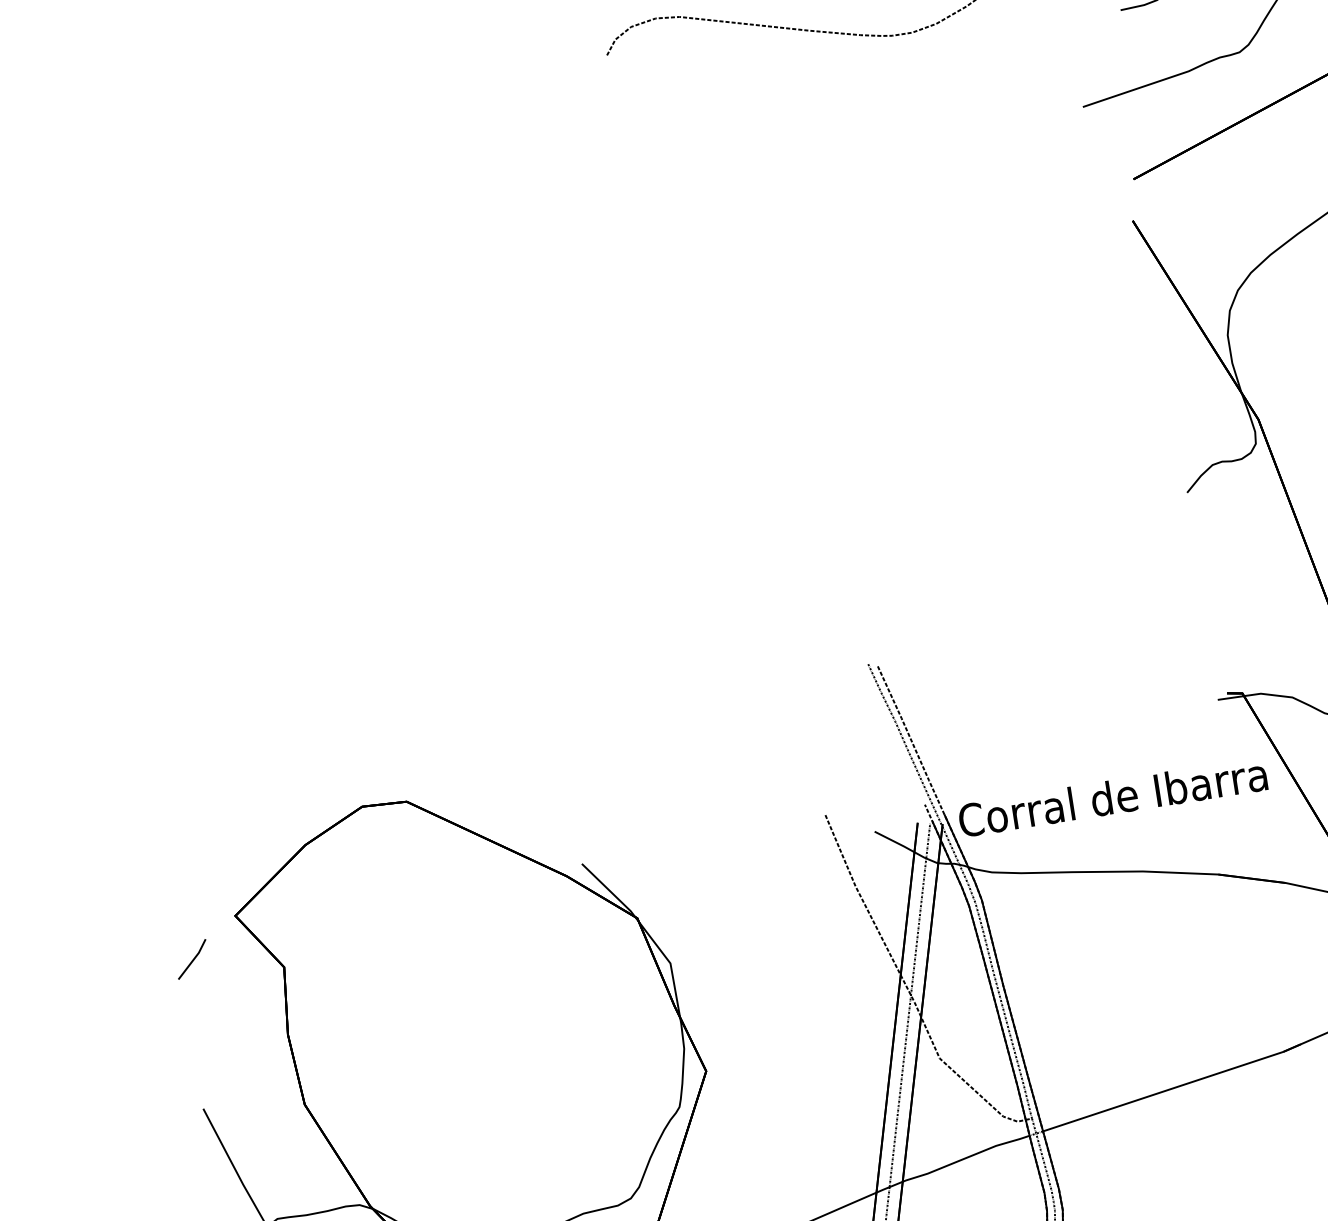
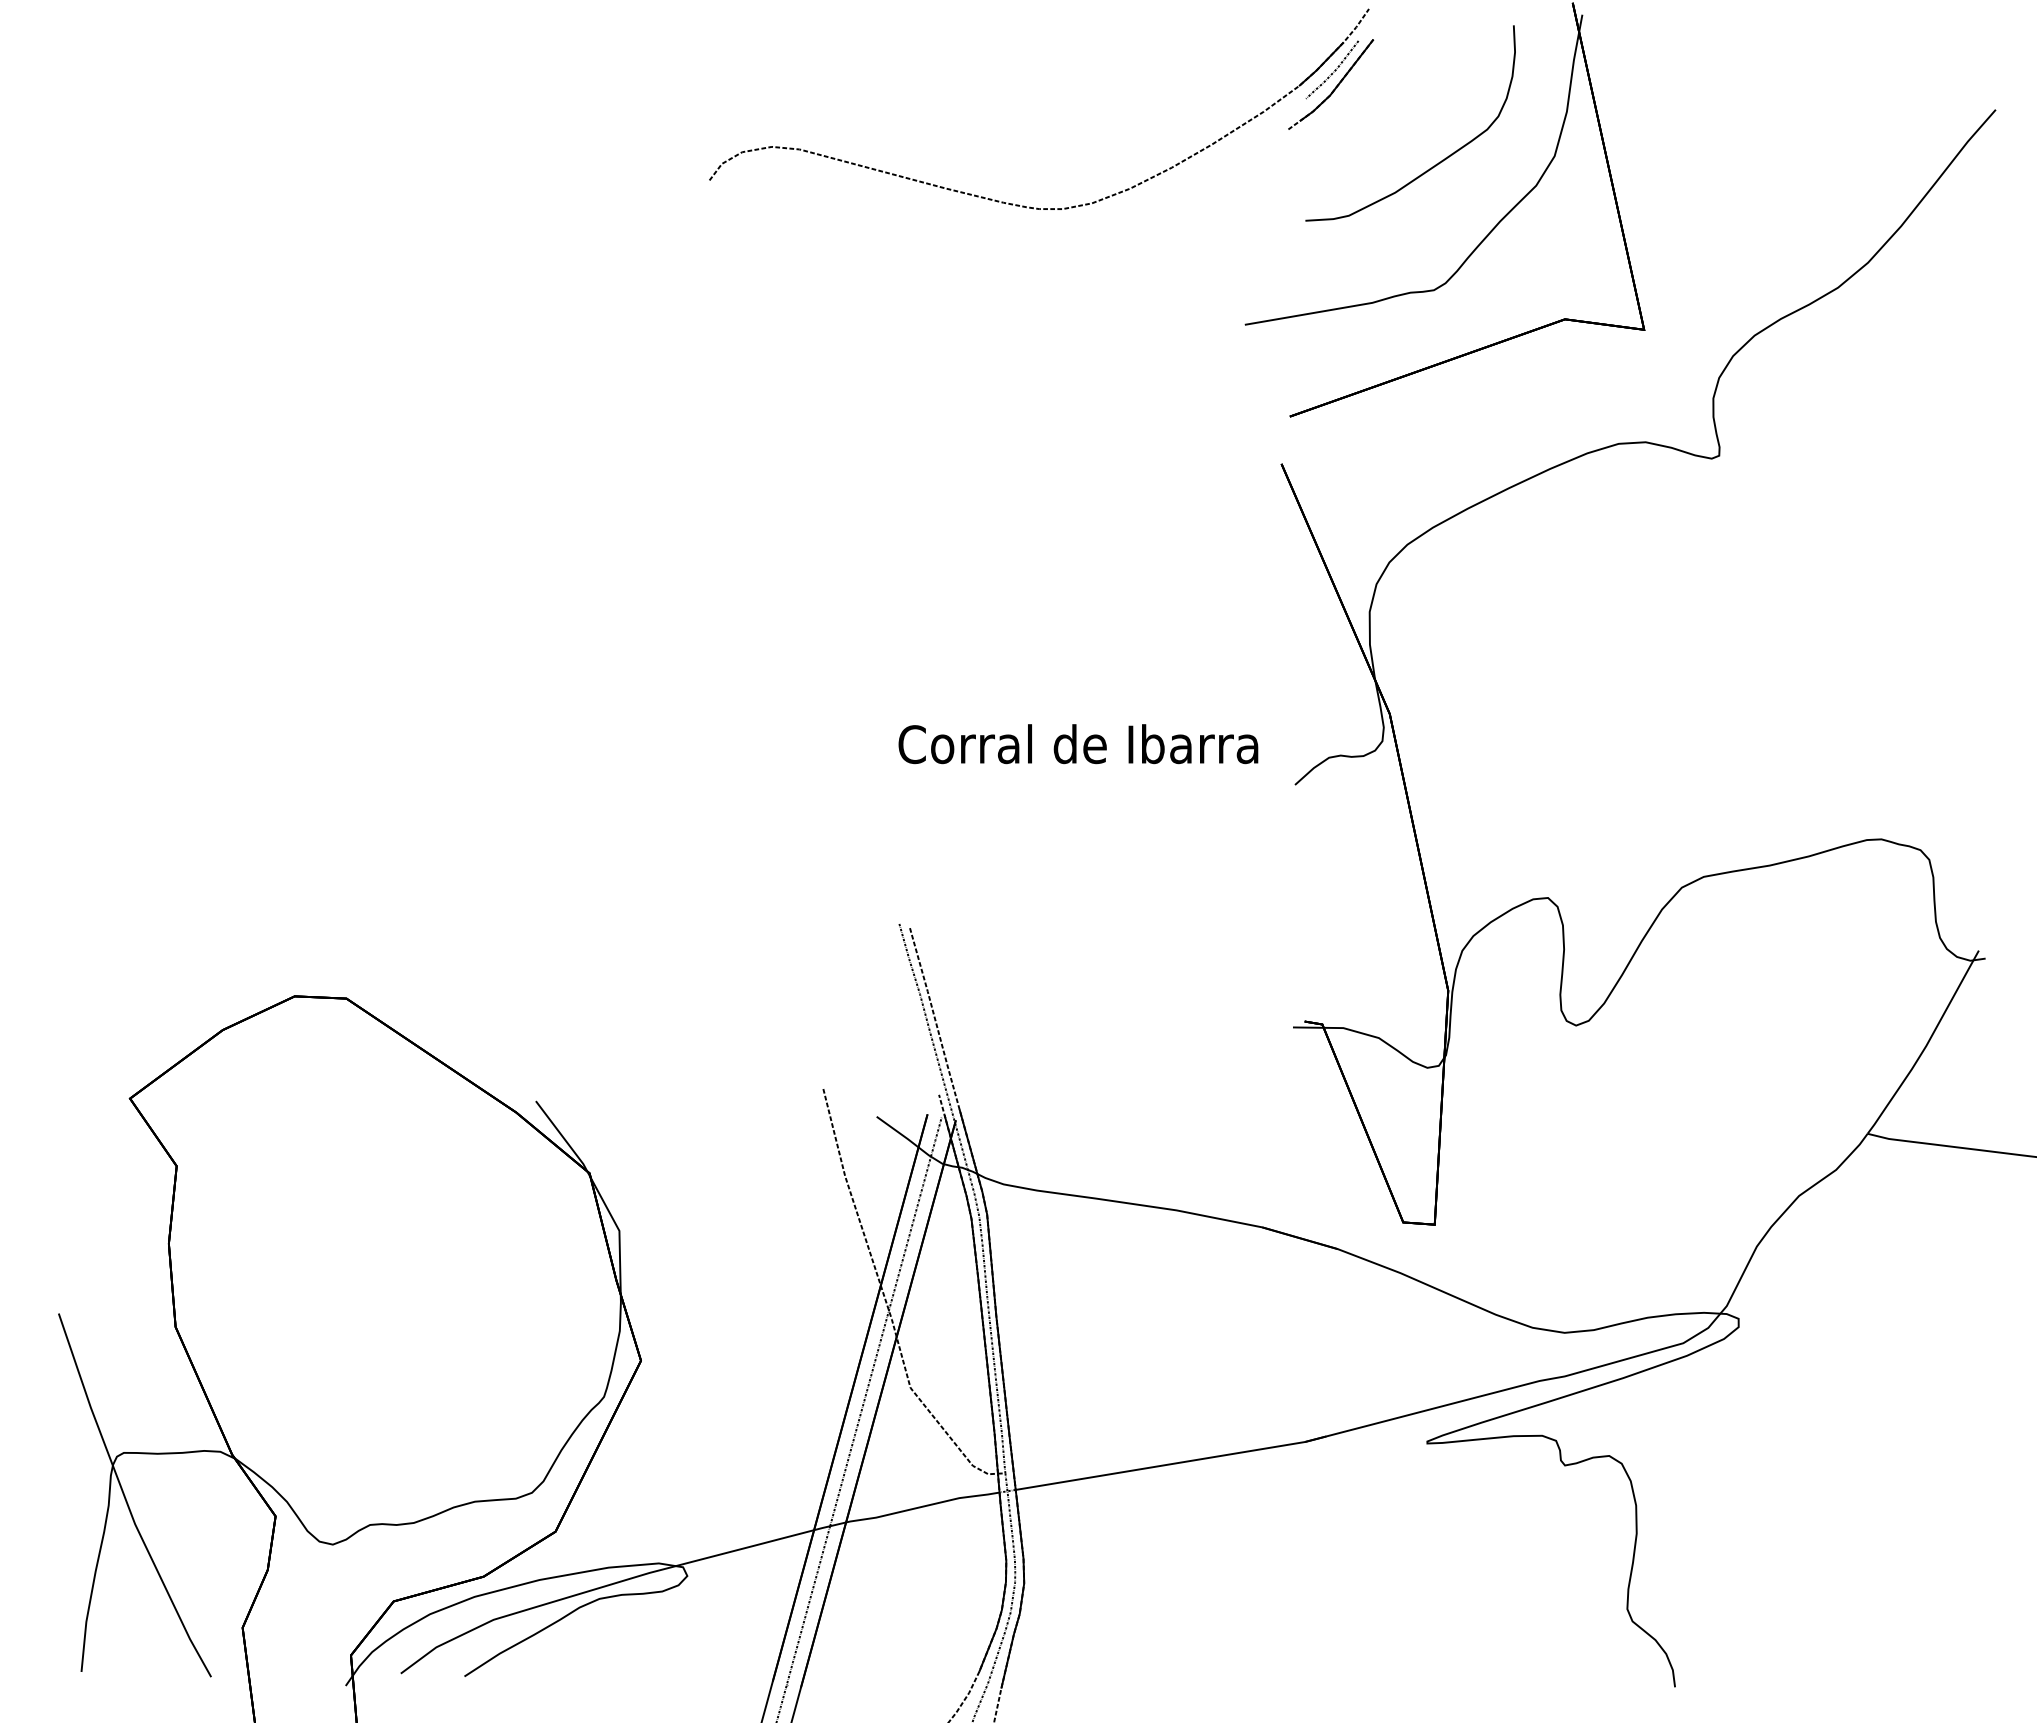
text: (1112, 797) -> (1078, 744), moved
line: (192, 959) -> (73, 1140), removed

